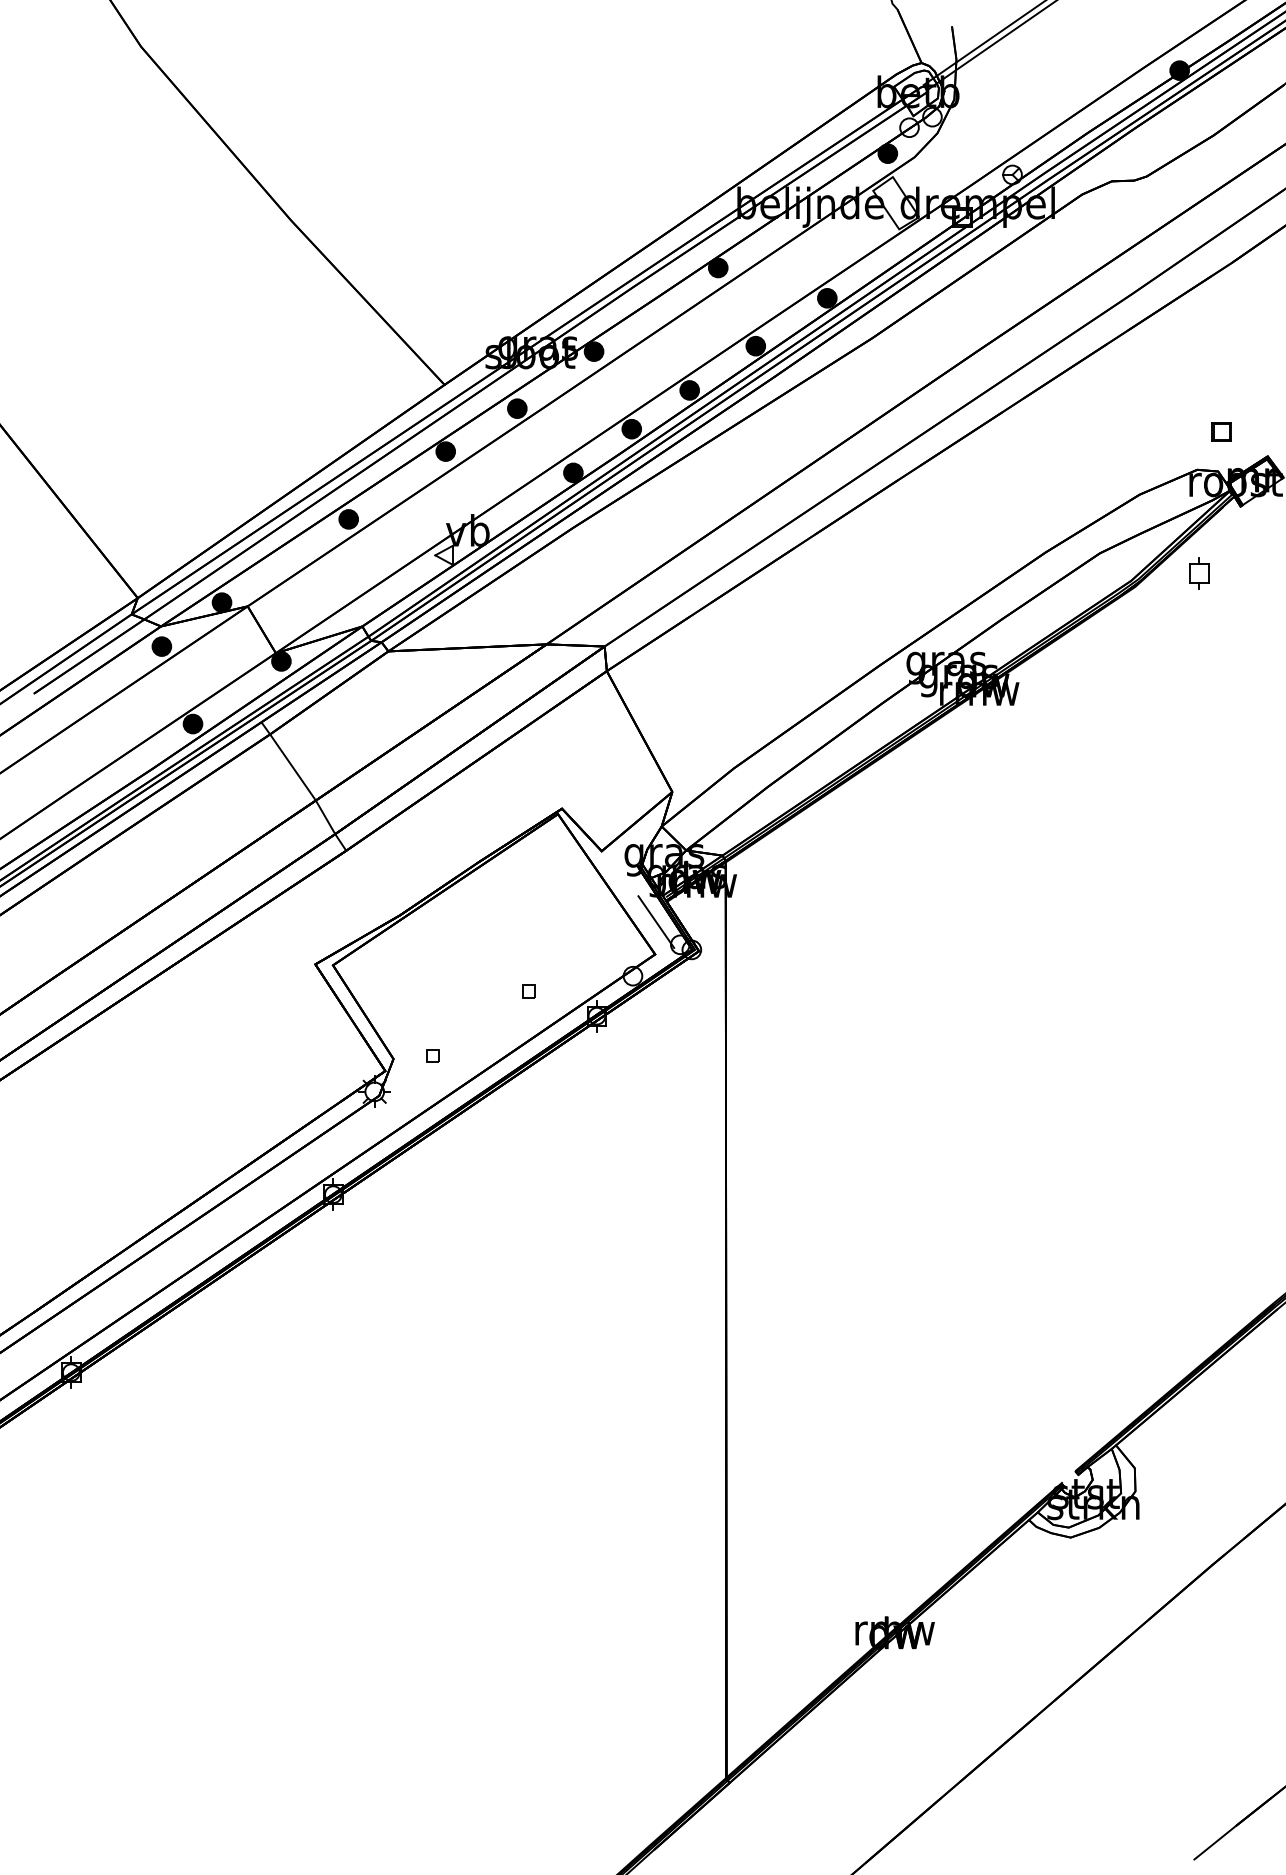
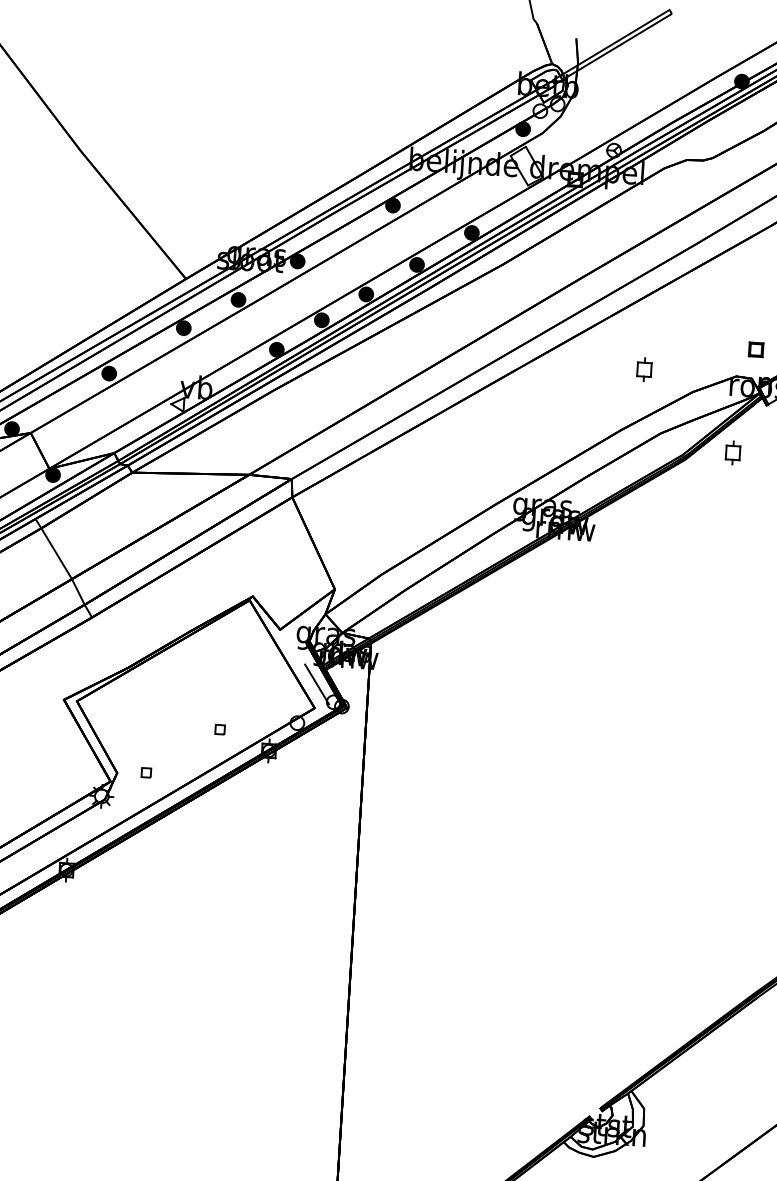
part: (1072, 468) -> (644, 369), added

